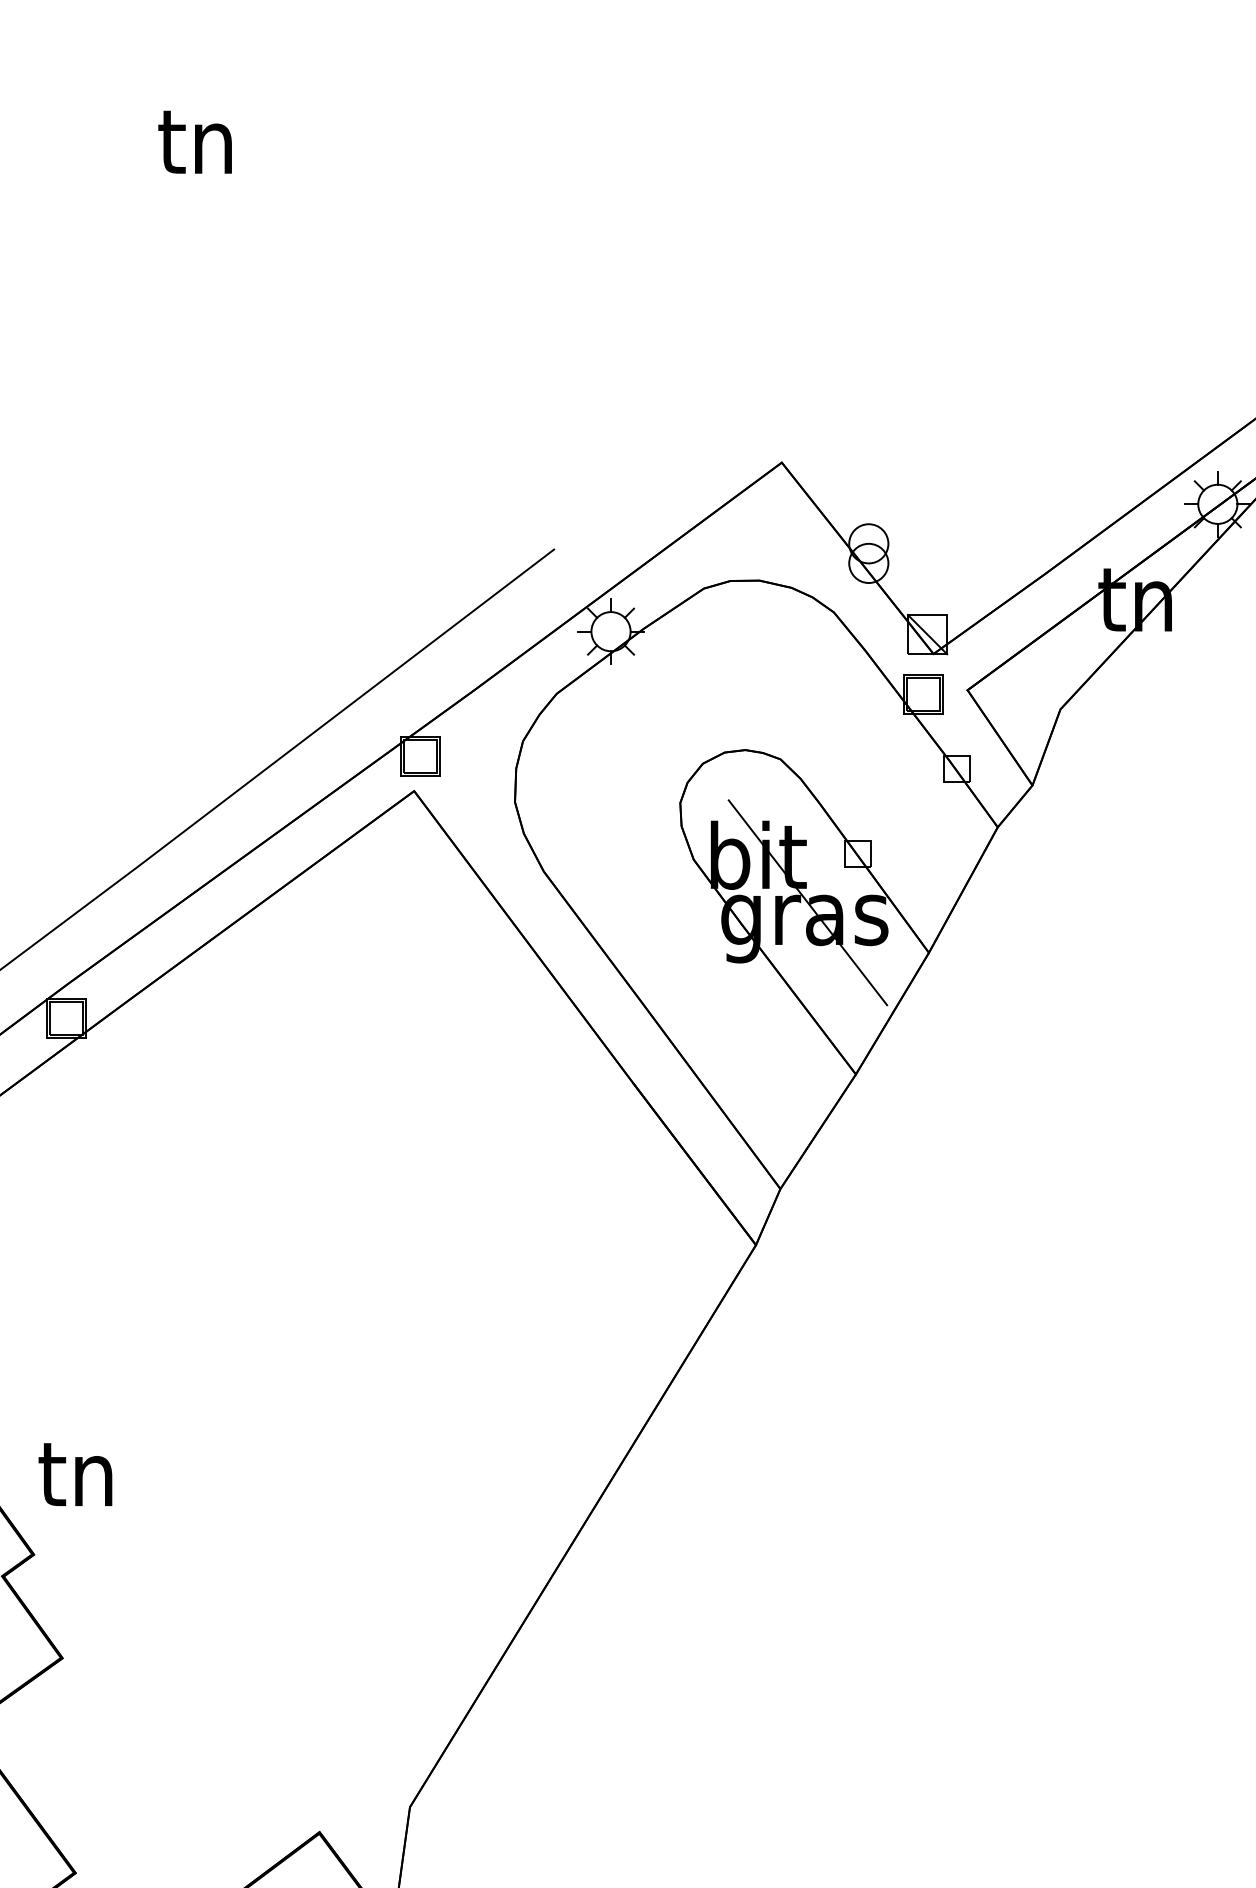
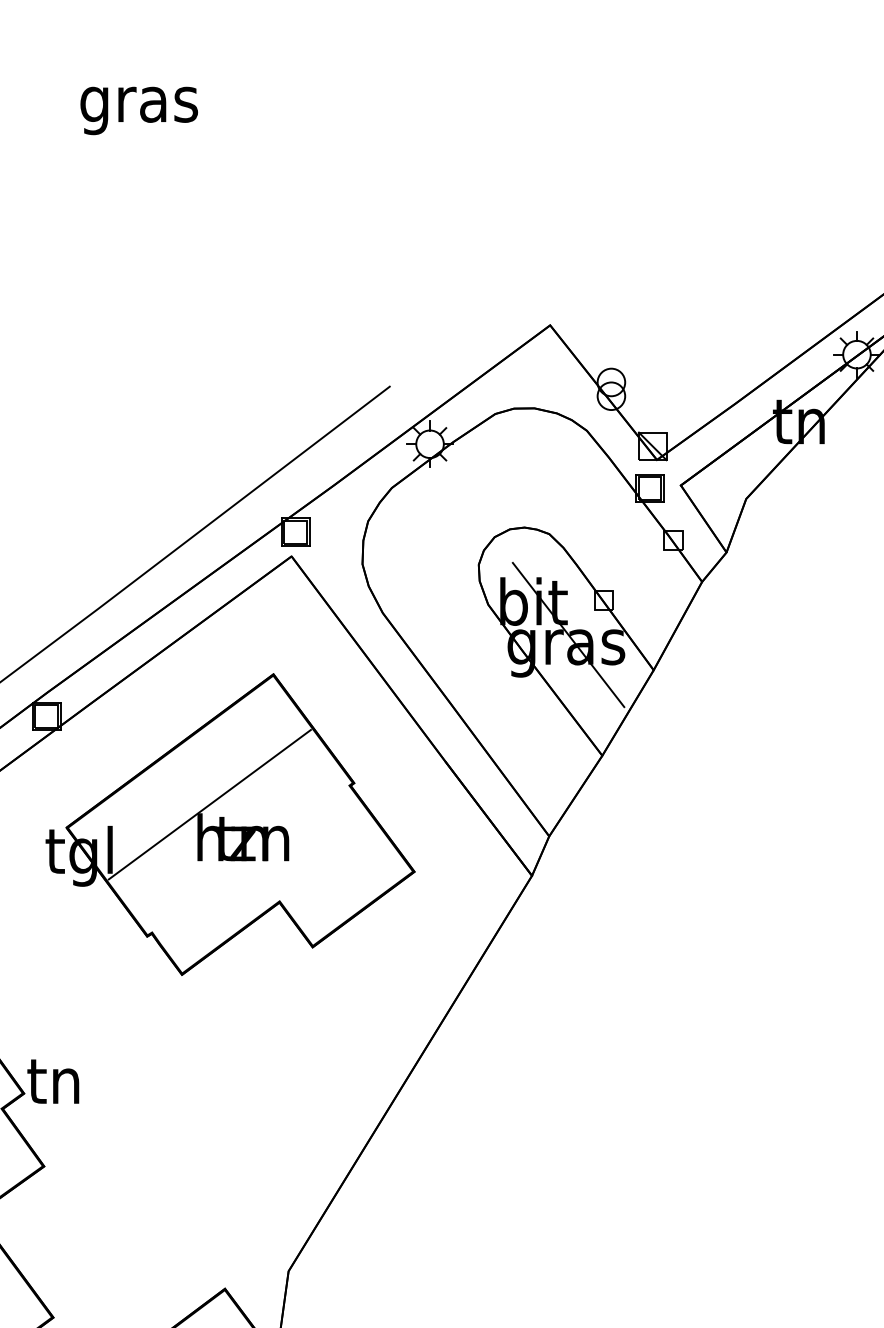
text: (197, 151) -> (139, 106), tn -> gras
part: (327, 1172) -> (230, 824), added
text: (75, 1474) -> (53, 1081), moved

